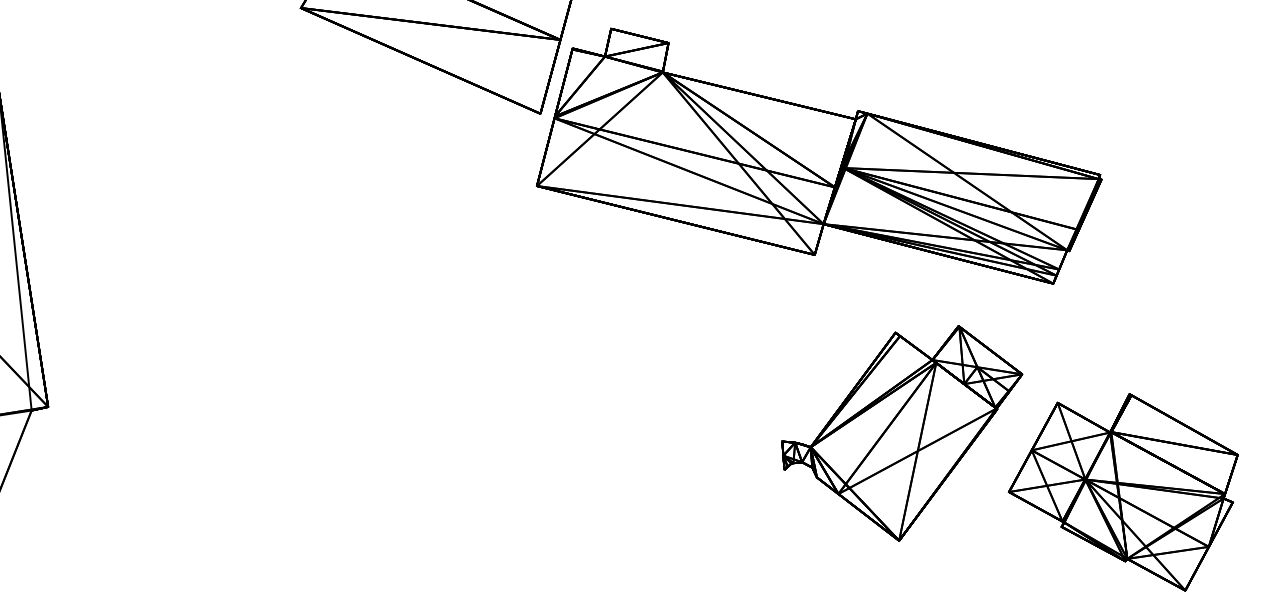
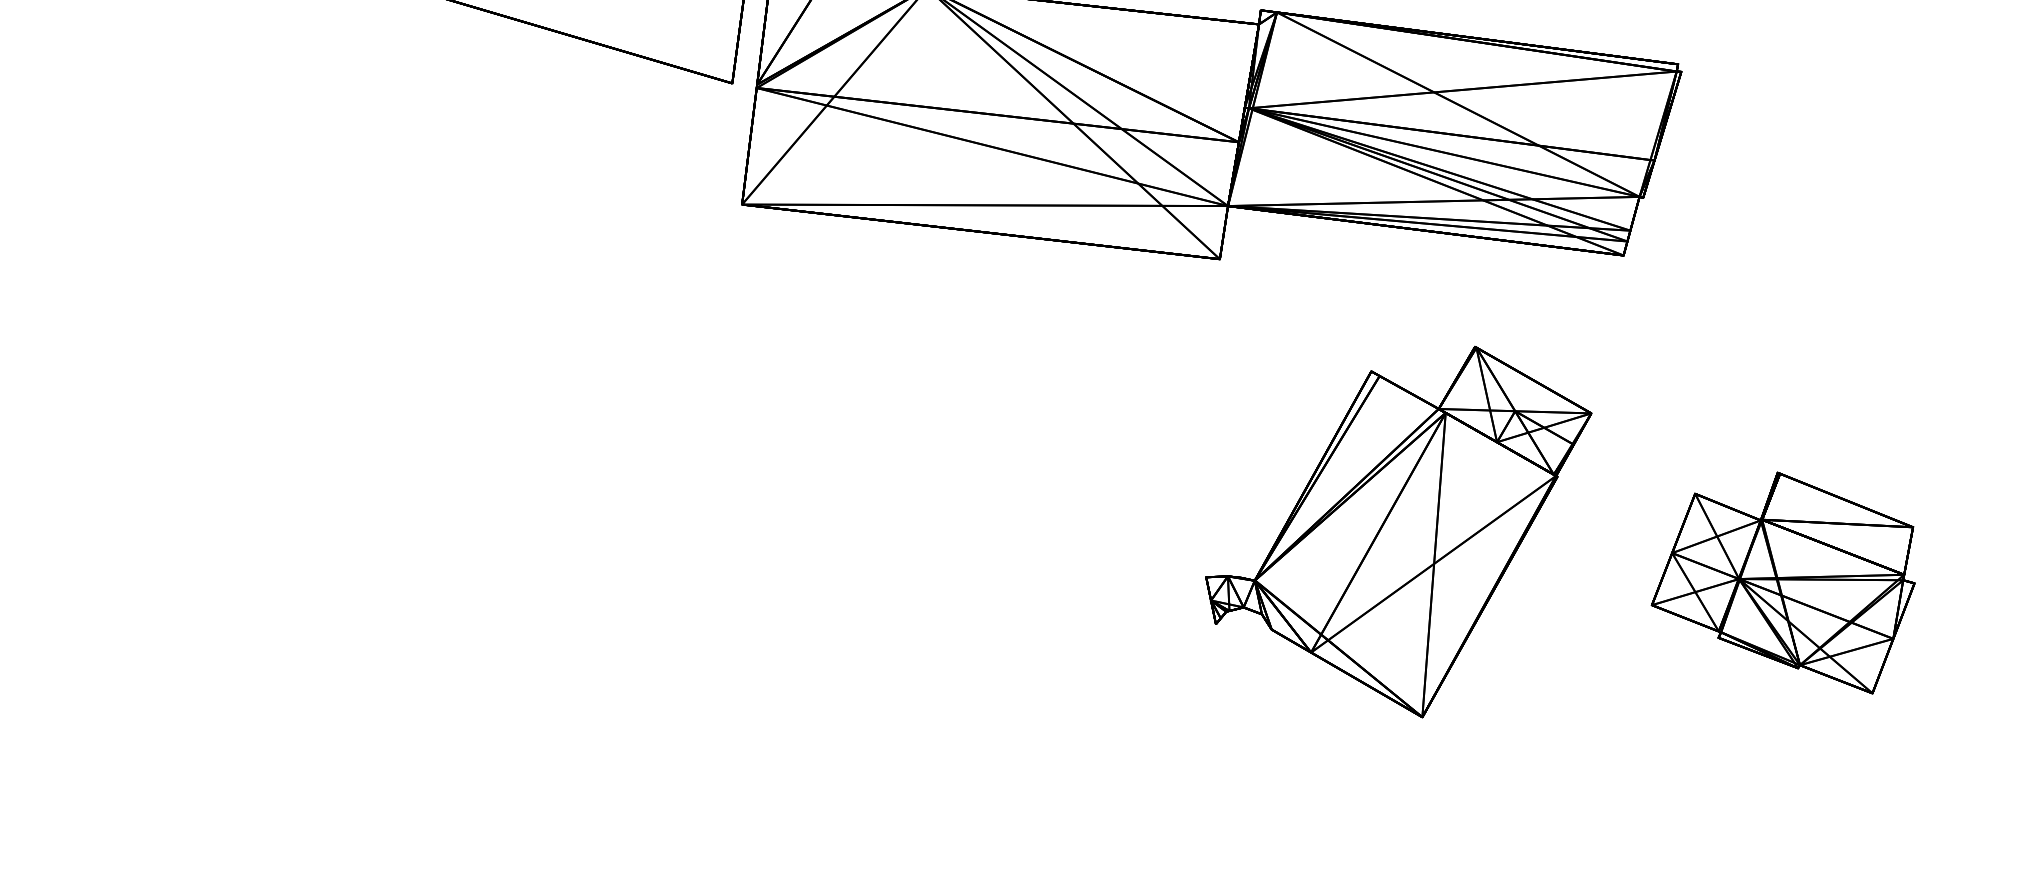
part: (1122, 492) -> (1784, 588), size x0.7

